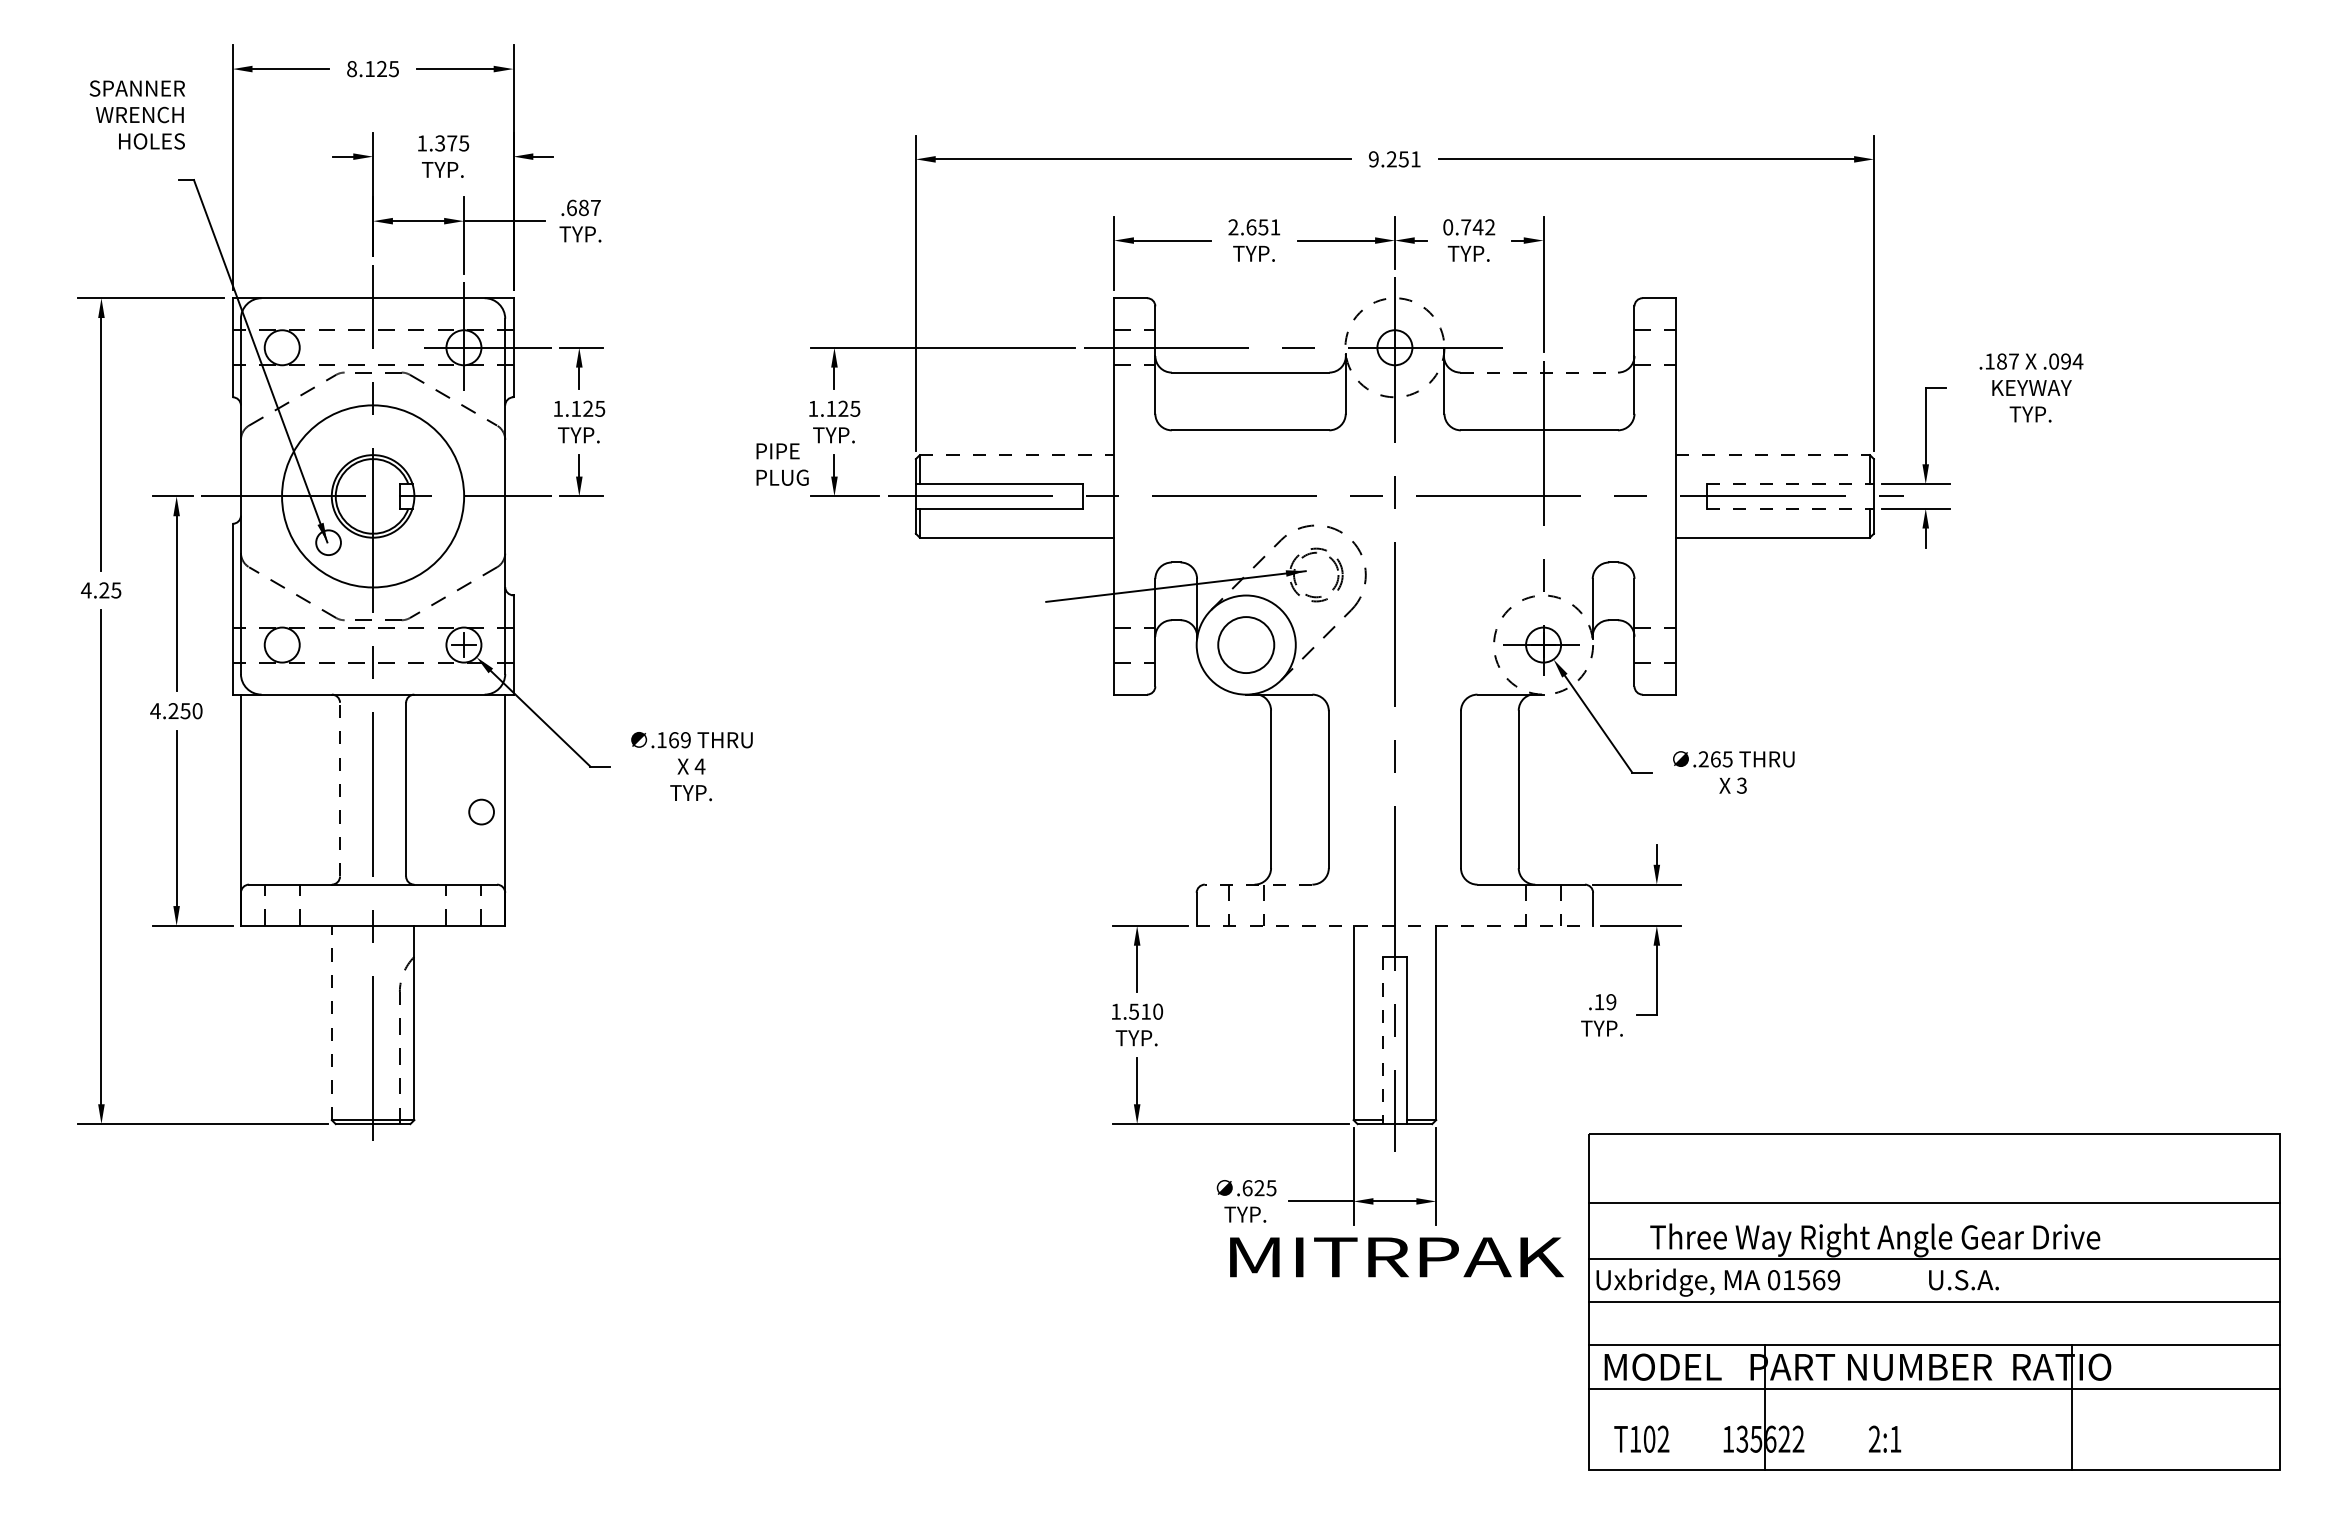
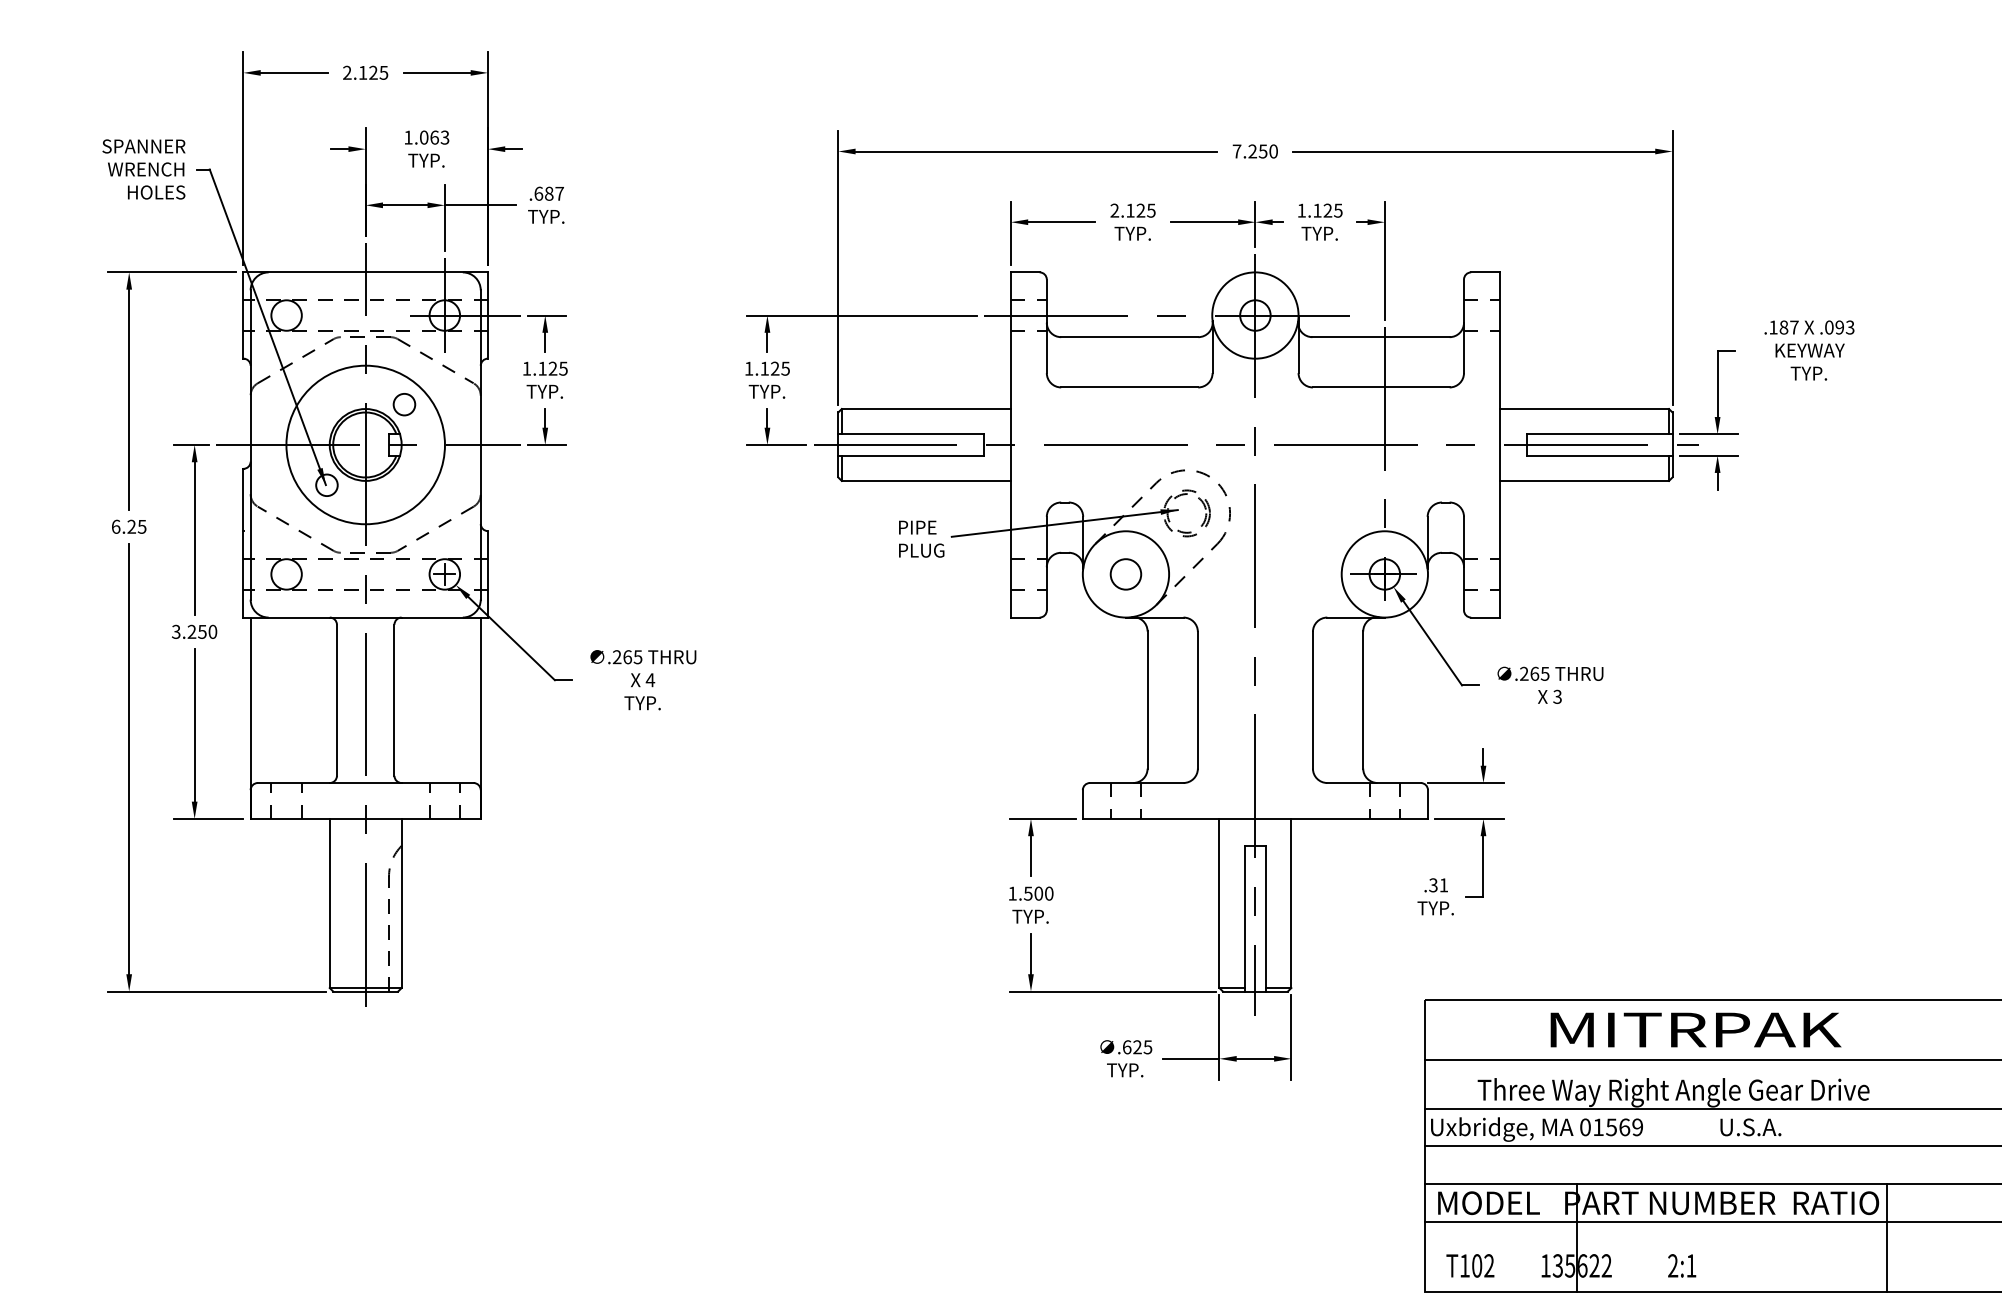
text: (351, 69) -> (346, 73), 8.125 -> 2.125
text: (136, 114) -> (143, 169), moved
text: (452, 143) -> (434, 137), 1.375 -> 1.063
text: (1394, 159) -> (1255, 151), 9.251 -> 7.250
text: (1263, 227) -> (1140, 210), 2.651 -> 2.125
text: (1469, 227) -> (1320, 210), 0.742 -> 1.125
circle: (1394, 347) -> (1255, 315), dashed -> solid
text: (2077, 361) -> (1849, 327), .094 -> .093
line: (1539, 372) -> (1381, 337), dashed -> solid
line: (1017, 455) -> (926, 409), dashed -> solid
line: (1773, 455) -> (1585, 409), dashed -> solid
text: (782, 464) -> (921, 539), moved
line: (1790, 484) -> (1599, 434), dashed -> solid
line: (1790, 508) -> (1599, 455), dashed -> solid
text: (85, 590) -> (115, 526), 4.25 -> 6.25
circle: (1245, 644) -> (1125, 573), size x0.62
circle: (1543, 644) -> (1384, 573), dashed -> solid
text: (155, 711) -> (176, 632), 4.250 -> 3.250
text: (673, 740) -> (627, 657), .169 -> .265
line: (340, 789) -> (337, 700), dashed -> solid
circle: (481, 811) -> (404, 404), moved
line: (1258, 884) -> (1136, 782), dashed -> solid
line: (1395, 925) -> (1255, 818), dashed -> solid
text: (1605, 1002) -> (1438, 885), .19 -> .31
text: (1146, 1011) -> (1039, 893), 1.510 -> 1.500
line: (331, 1022) -> (329, 903), dashed -> solid
line: (1382, 1040) -> (1244, 918), dashed -> solid
text: (1396, 1257) -> (1695, 1030), moved
line: (2072, 1406) -> (1887, 1237), moved

